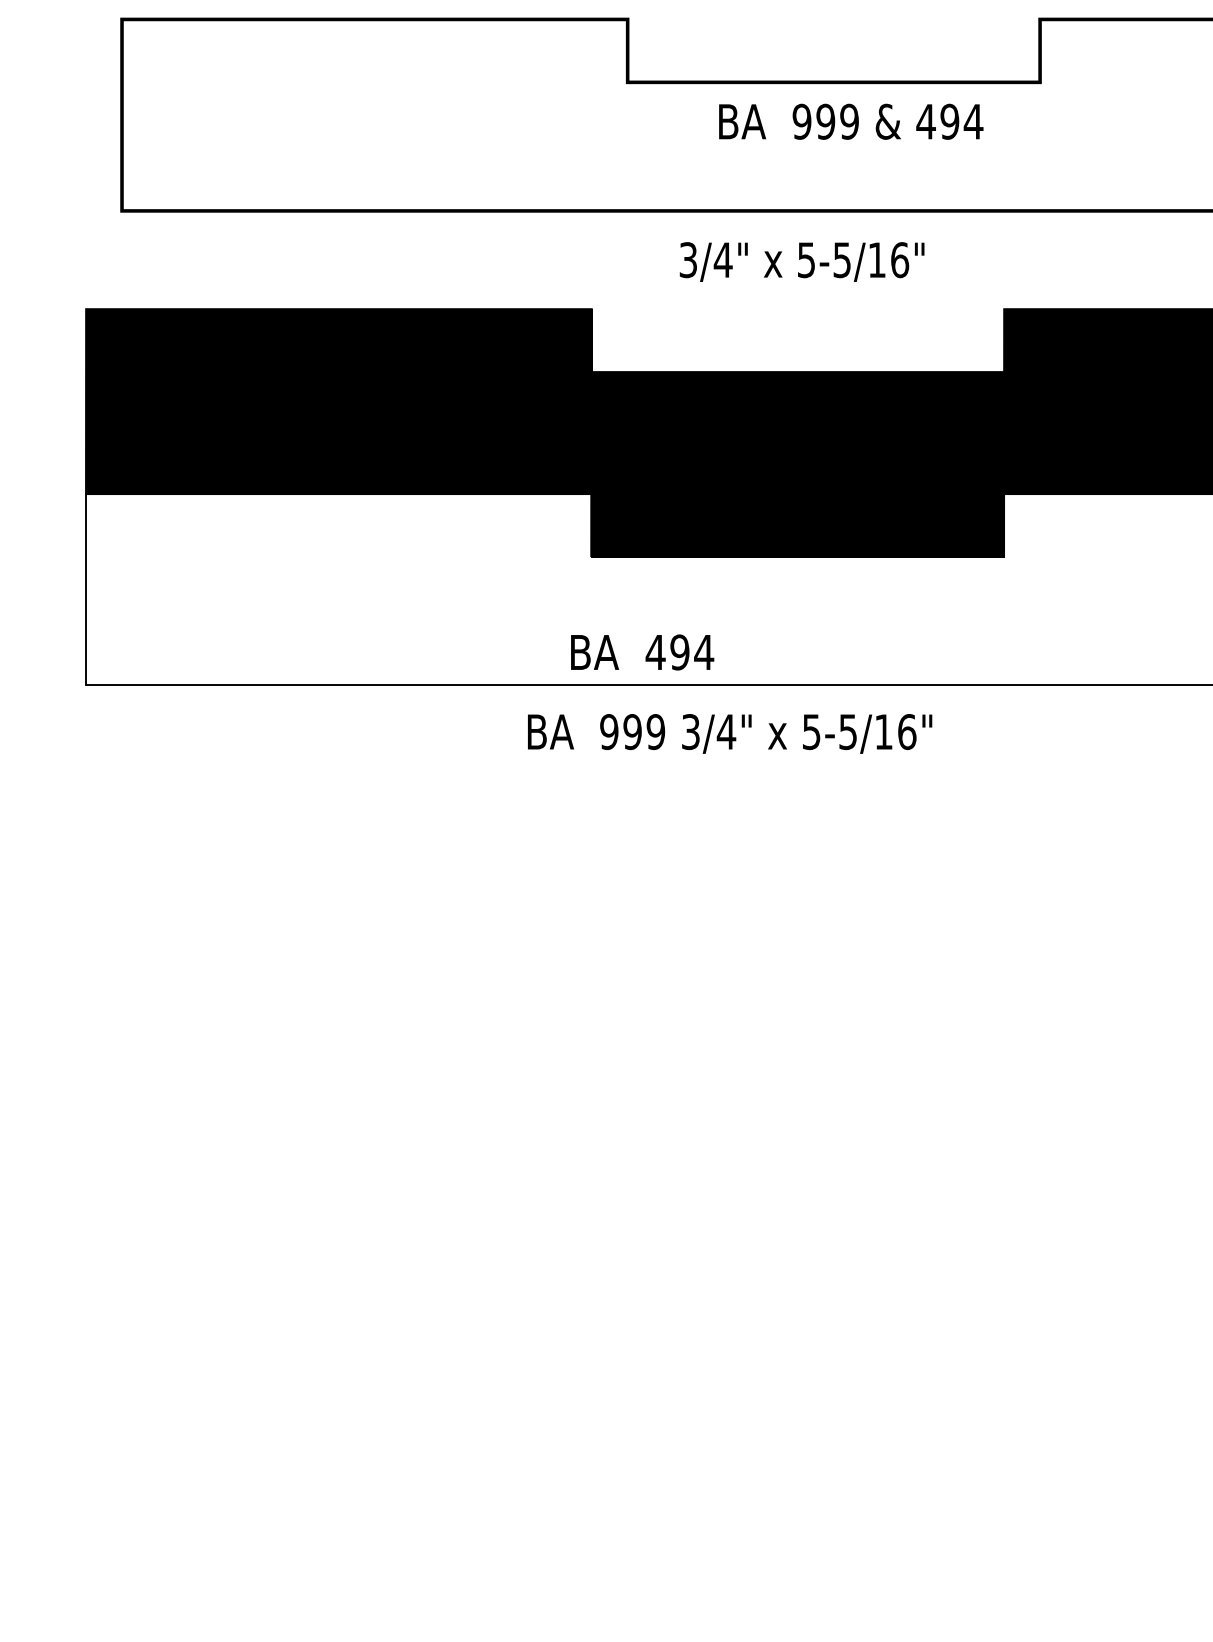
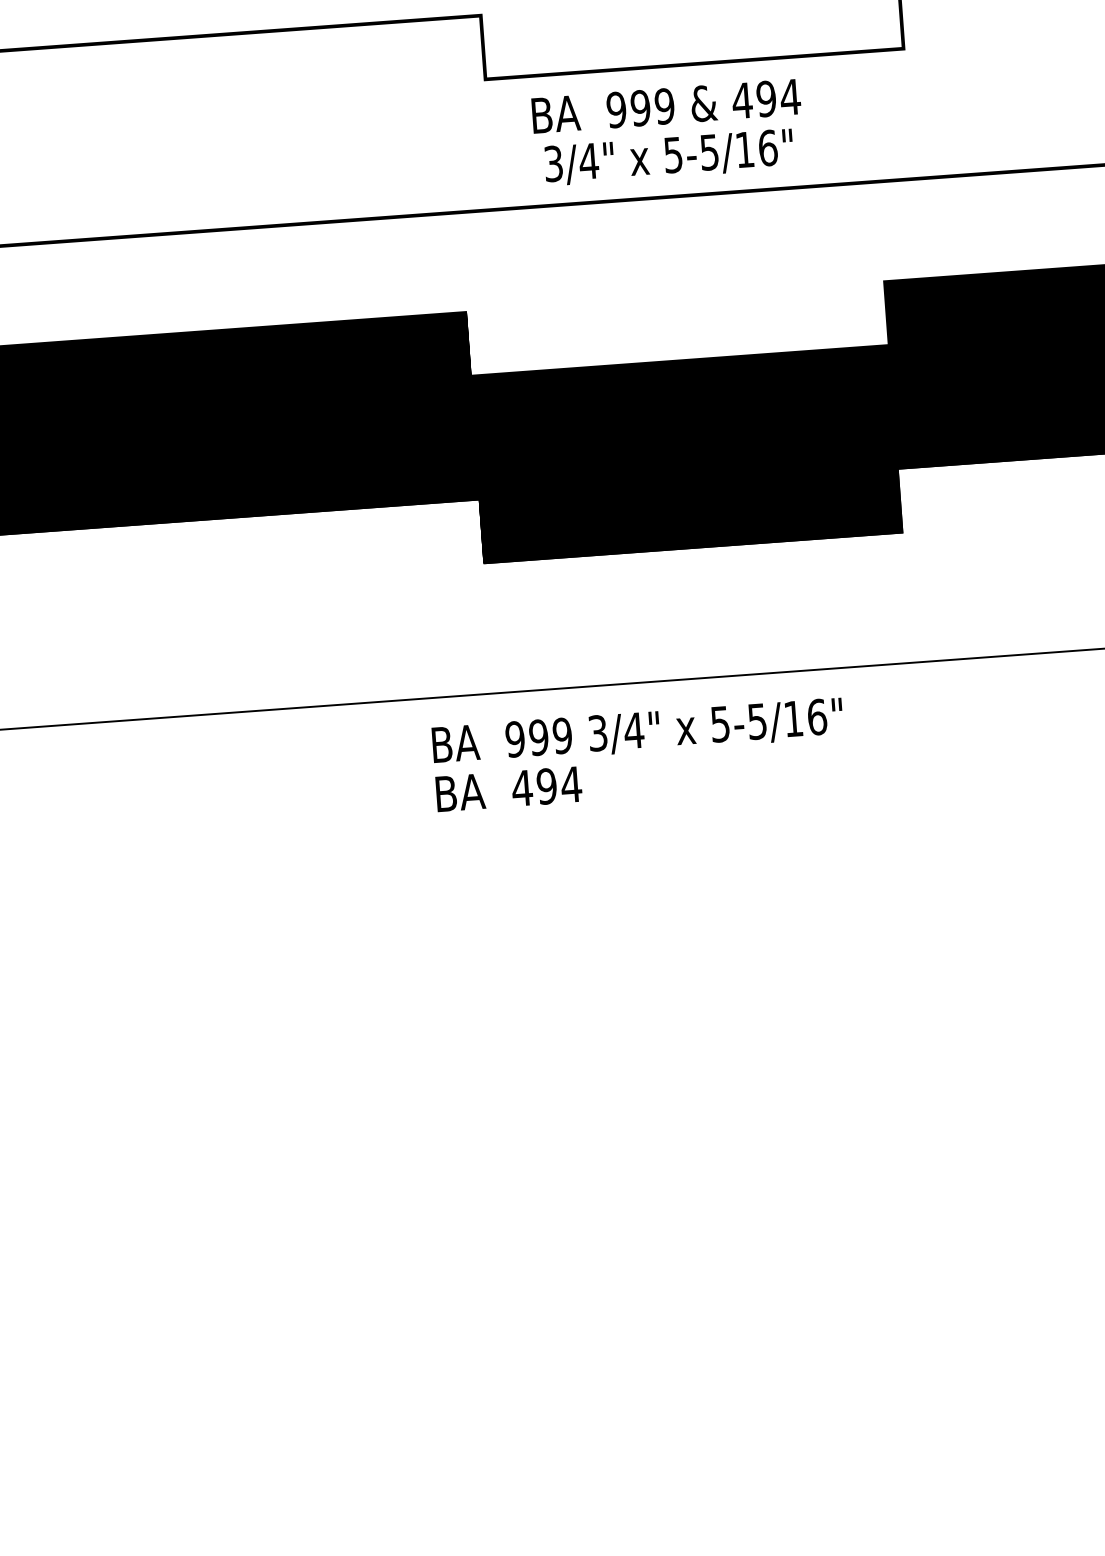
text: (851, 121) -> (666, 106), moved
text: (801, 261) -> (668, 156), moved
text: (642, 652) -> (508, 789), moved

